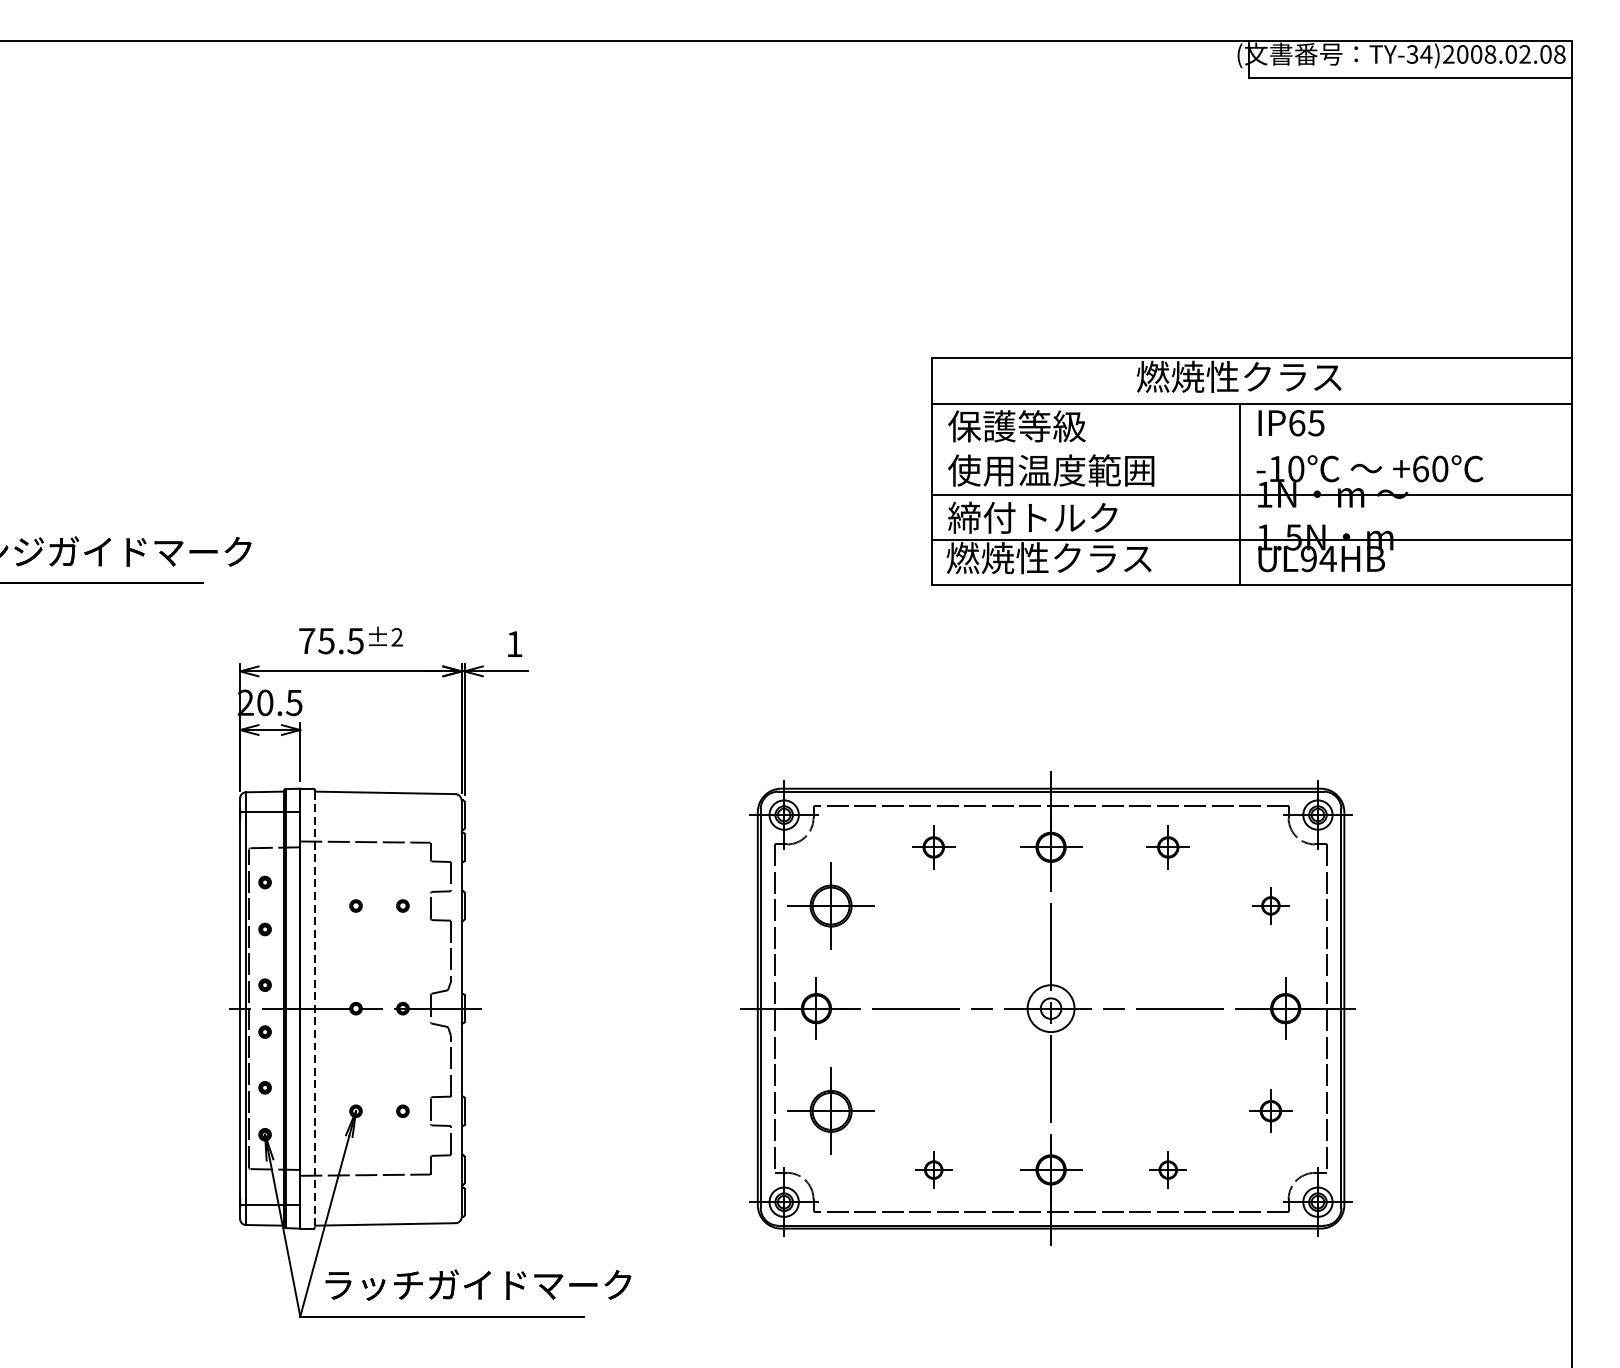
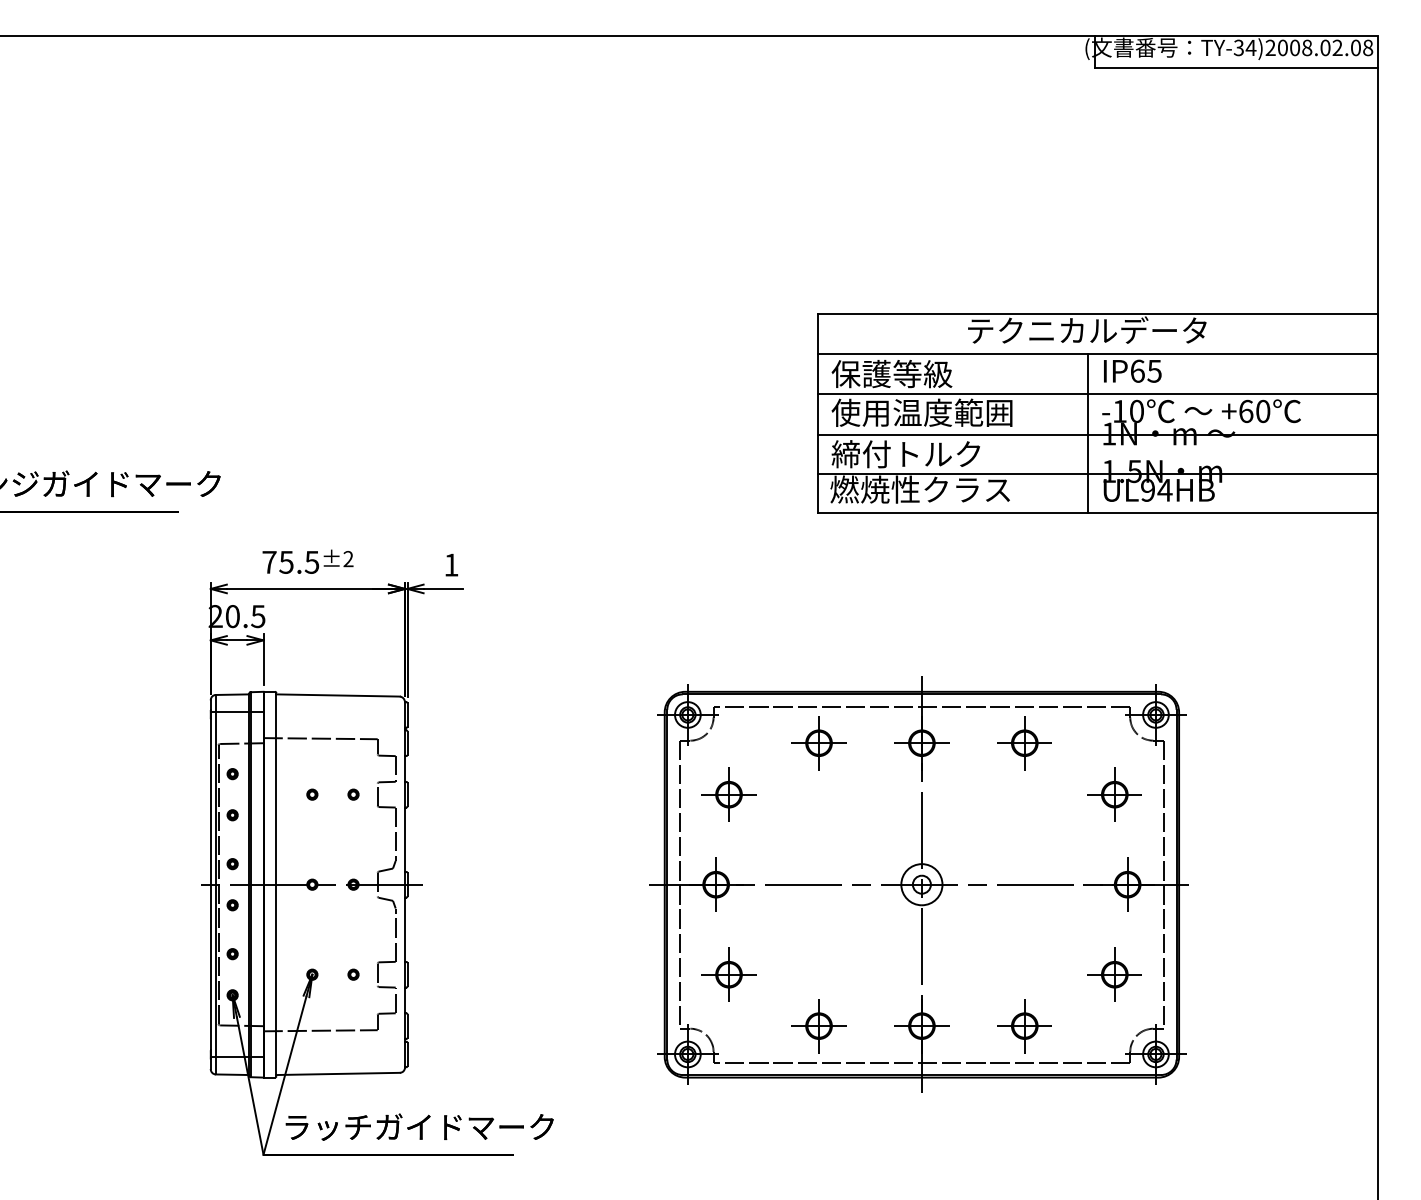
text: (1239, 376) -> (1087, 330), 燃焼性クラス -> テクニカルデータ
line: (1251, 449) -> (1097, 394), added
part: (933, 847) -> (818, 743), size x1.43
part: (1168, 847) -> (1024, 743), size x1.43
part: (830, 905) -> (728, 794), size x0.71
part: (1270, 905) -> (1114, 794), size x1.67
line: (315, 1009) -> (276, 885), dashed -> solid
part: (830, 1111) -> (728, 974), size x0.71
part: (1270, 1111) -> (1114, 974), size x1.43
part: (933, 1170) -> (818, 1026), size x1.67
part: (1168, 1170) -> (1024, 1026), size x1.67

